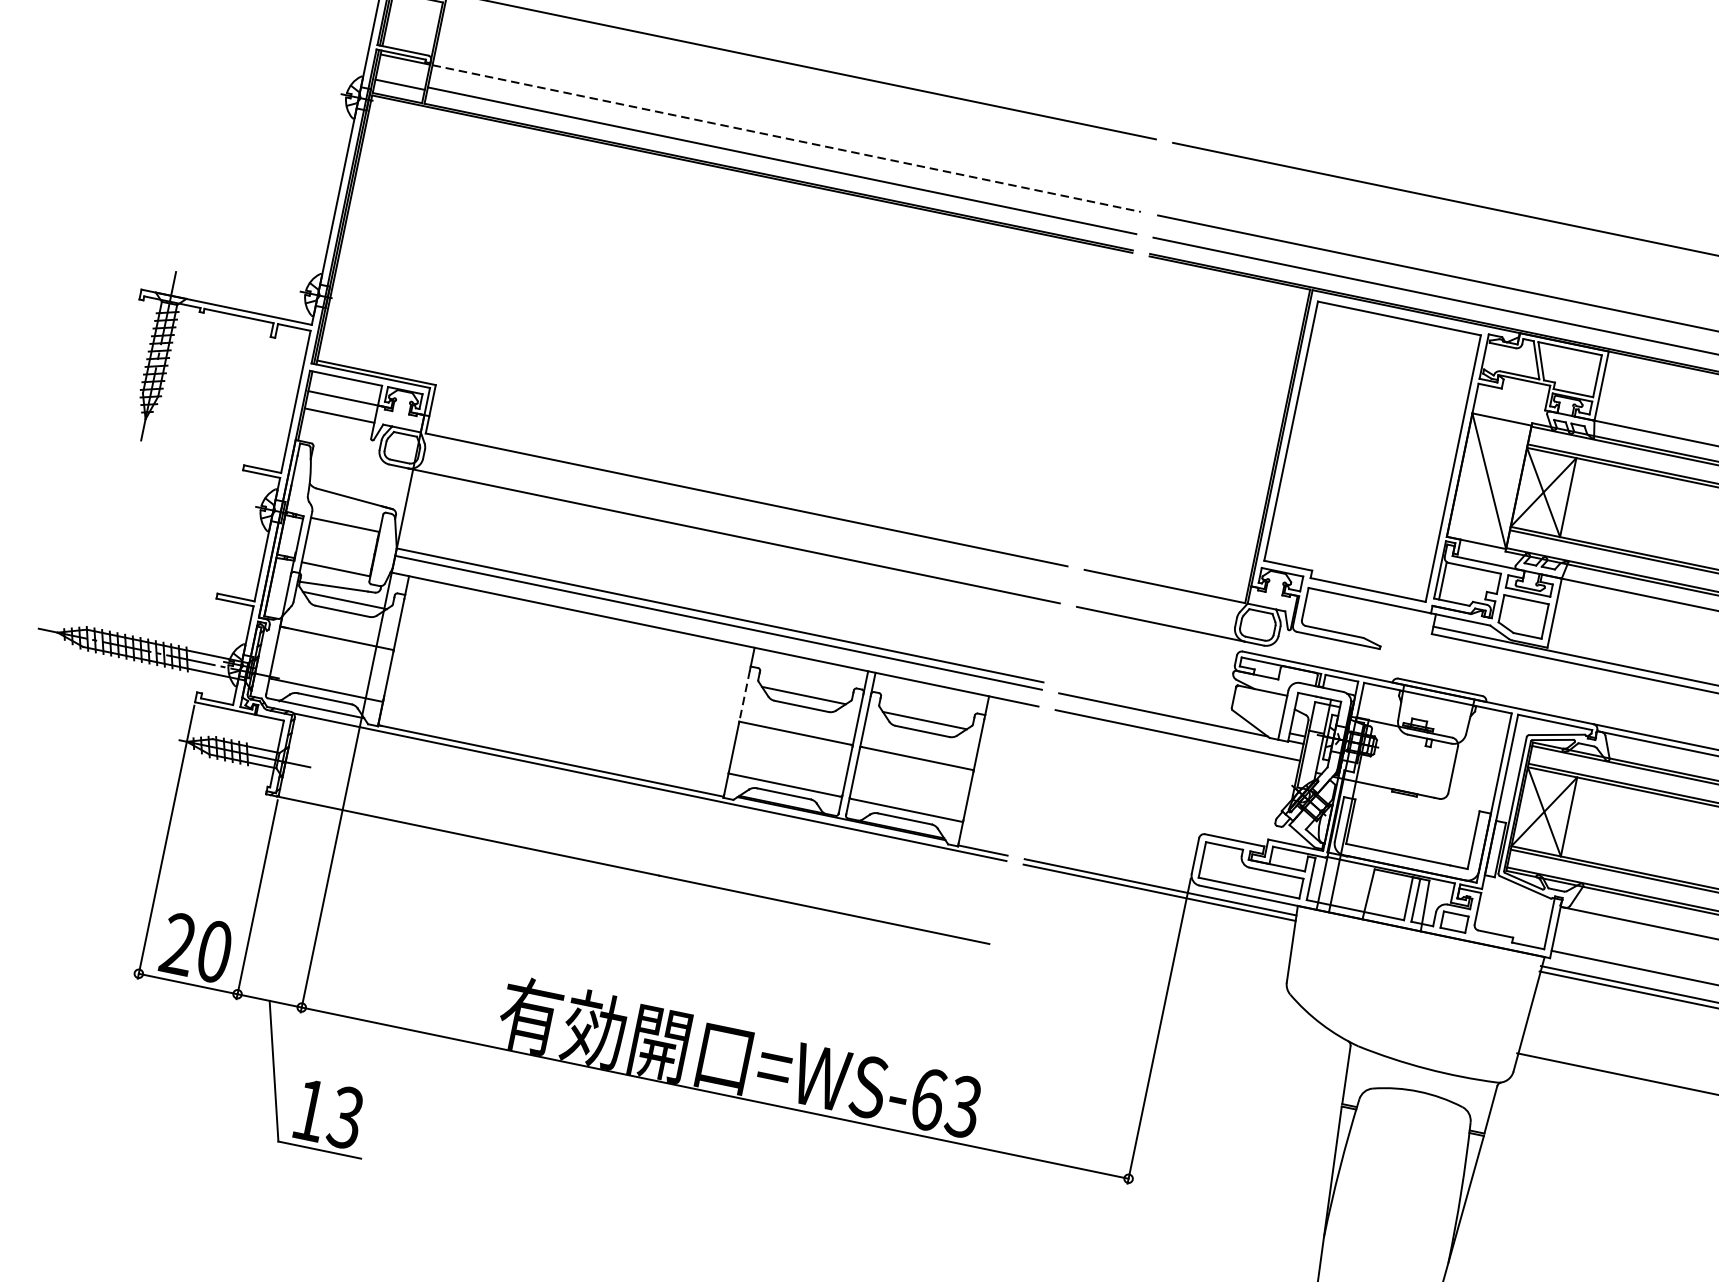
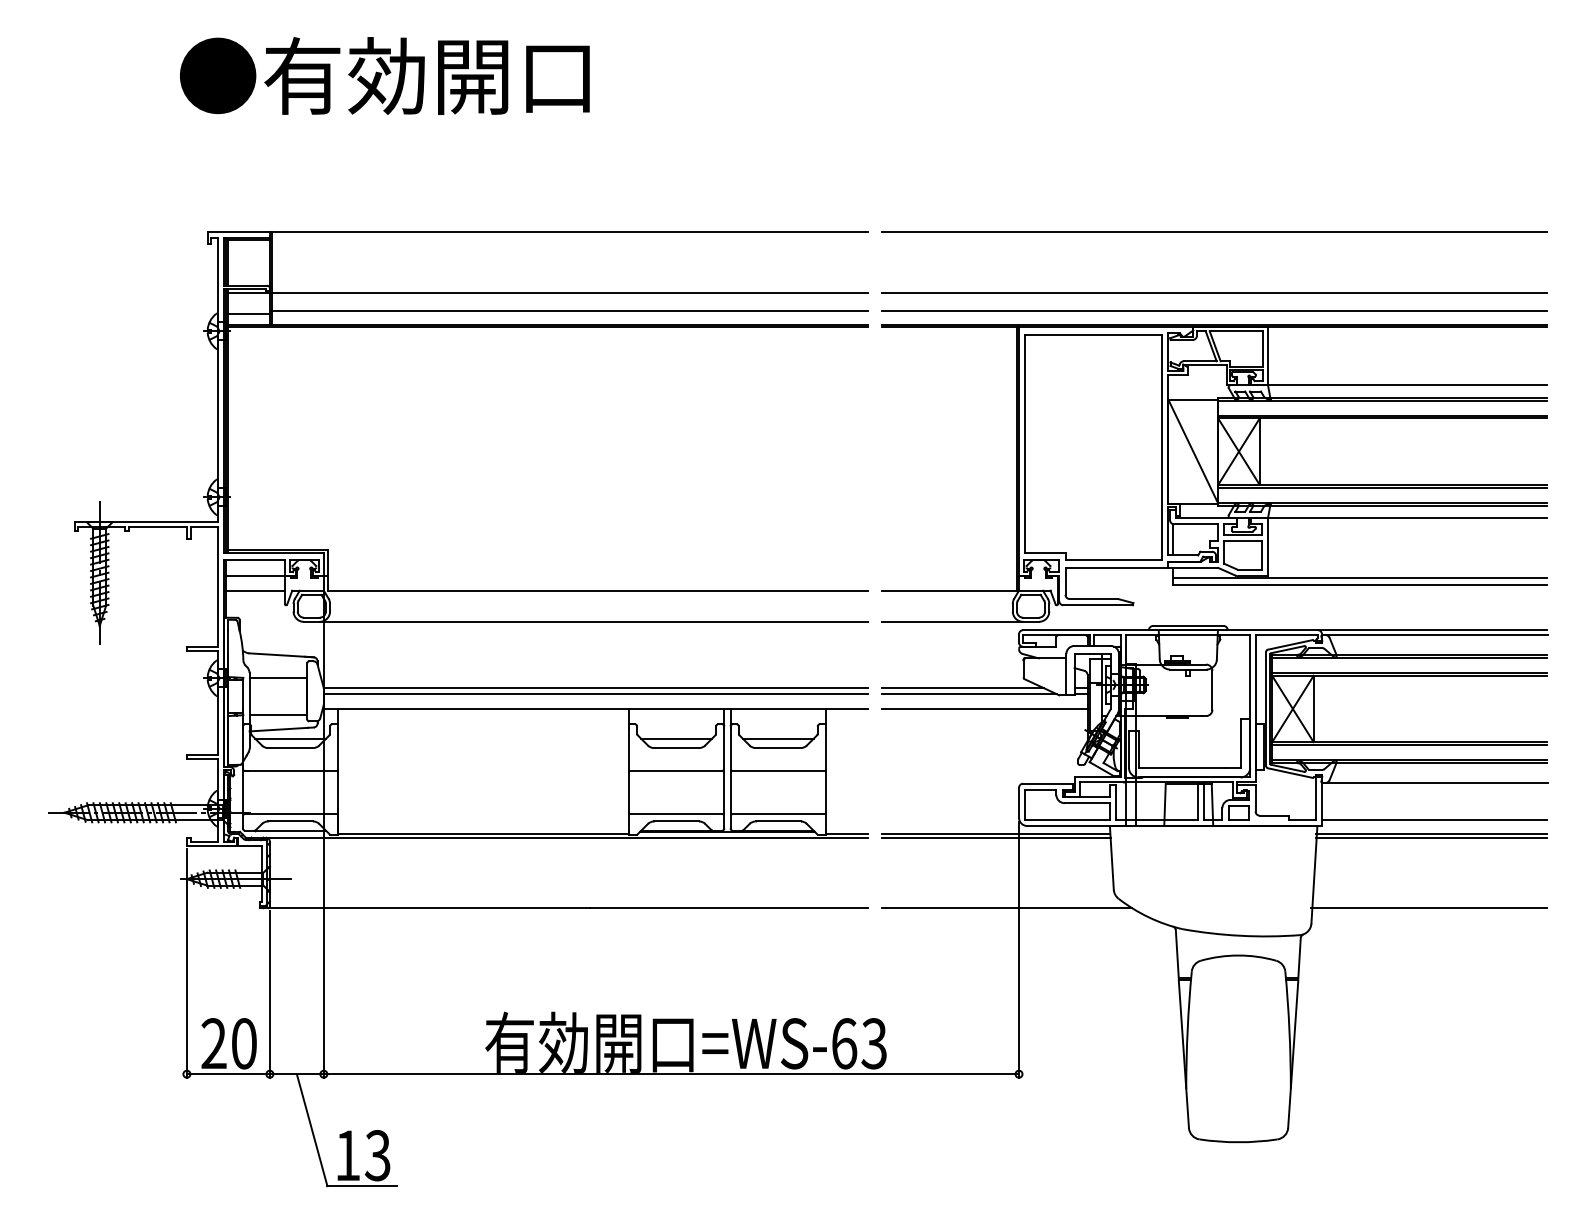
line: (786, 138) -> (569, 292), dashed -> solid
line: (744, 696) -> (628, 749), dashed -> solid
line: (1156, 706) -> (962, 688), added
line: (1154, 978) -> (1006, 908), added

